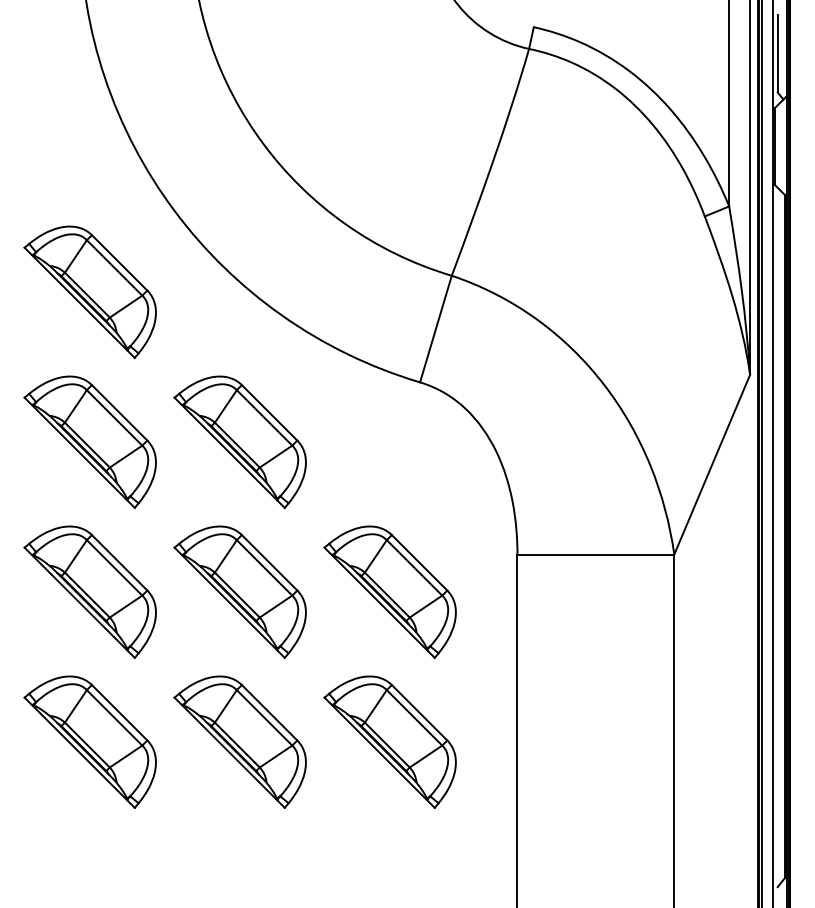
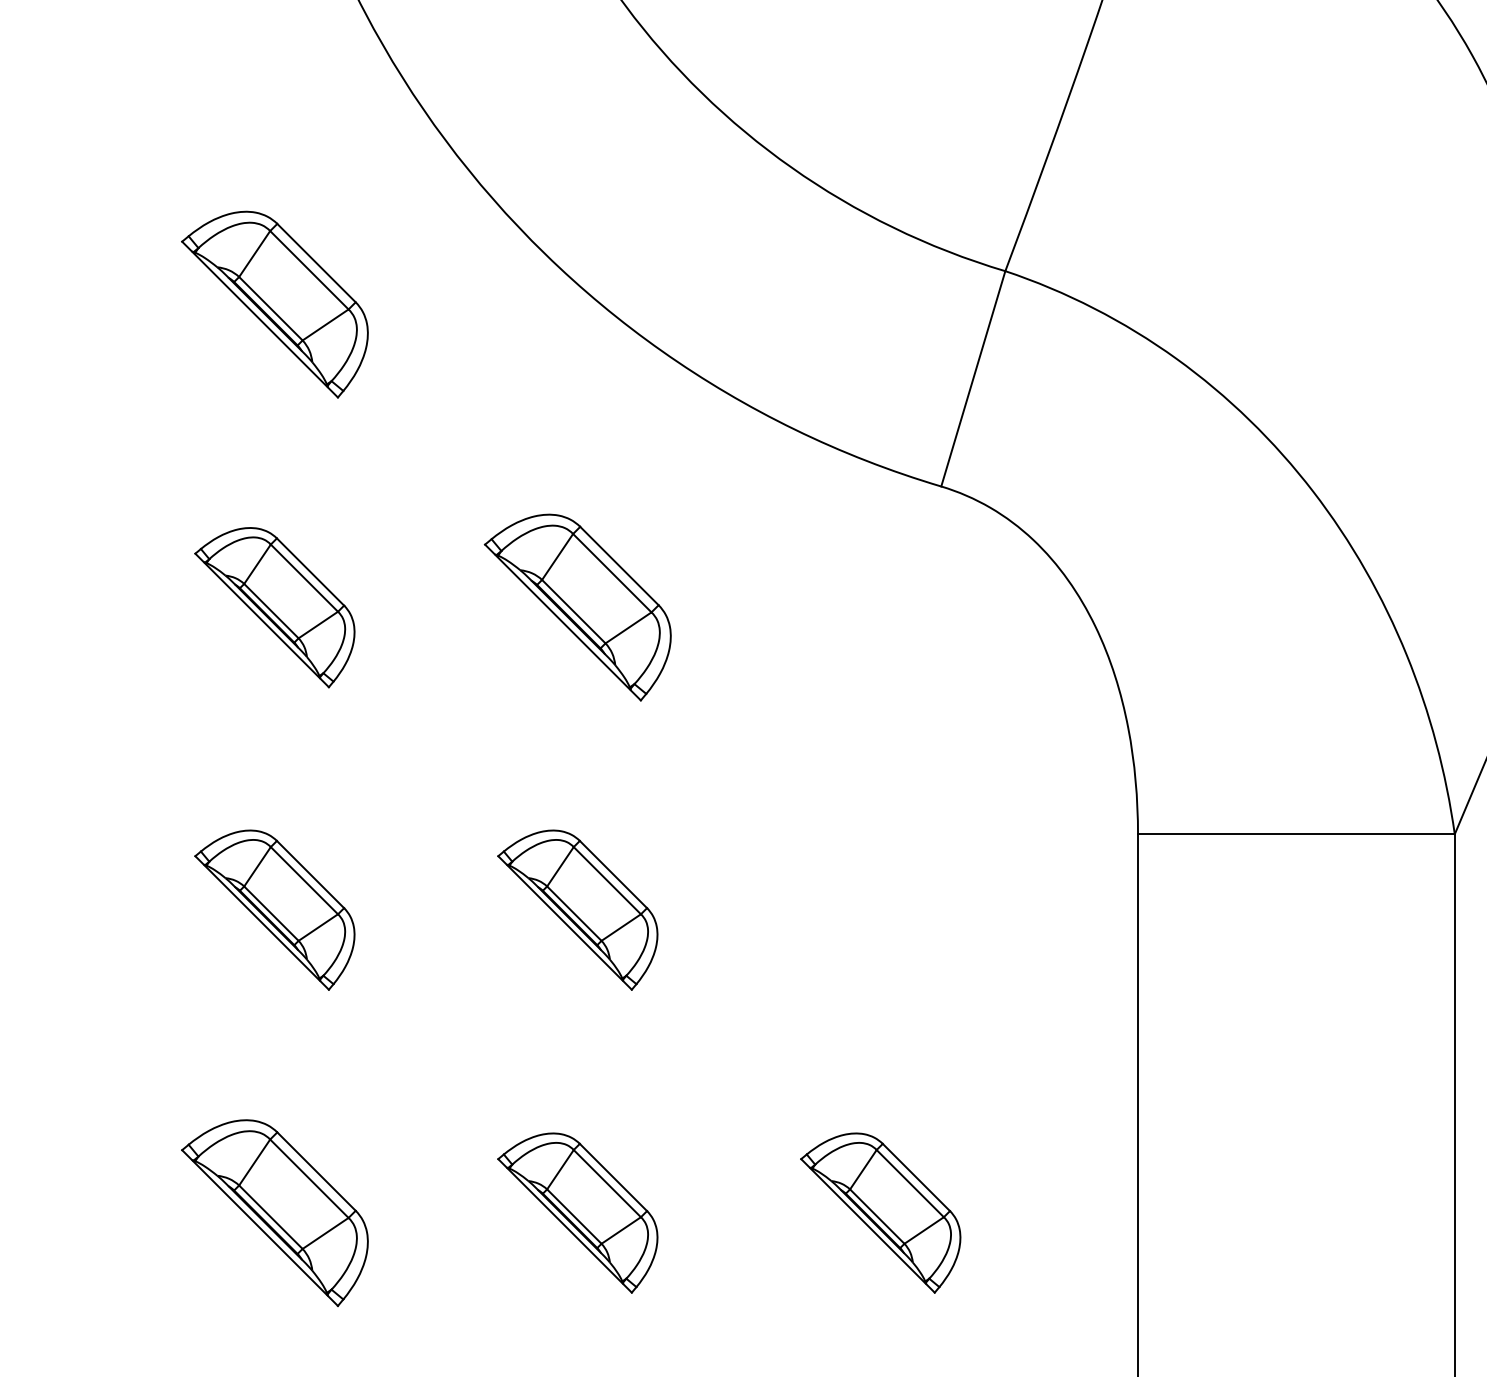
part: (89, 292) -> (273, 304), size x0.7
part: (89, 442) -> (273, 607), size x0.6
part: (239, 442) -> (576, 607), size x0.7
part: (89, 591) -> (273, 908), size x0.6
part: (239, 591) -> (576, 908), size x0.6
part: (389, 591) -> (879, 908), removed
part: (89, 741) -> (273, 1211), size x0.7
part: (239, 741) -> (576, 1211), size x0.6
part: (389, 741) -> (879, 1211), size x0.6

